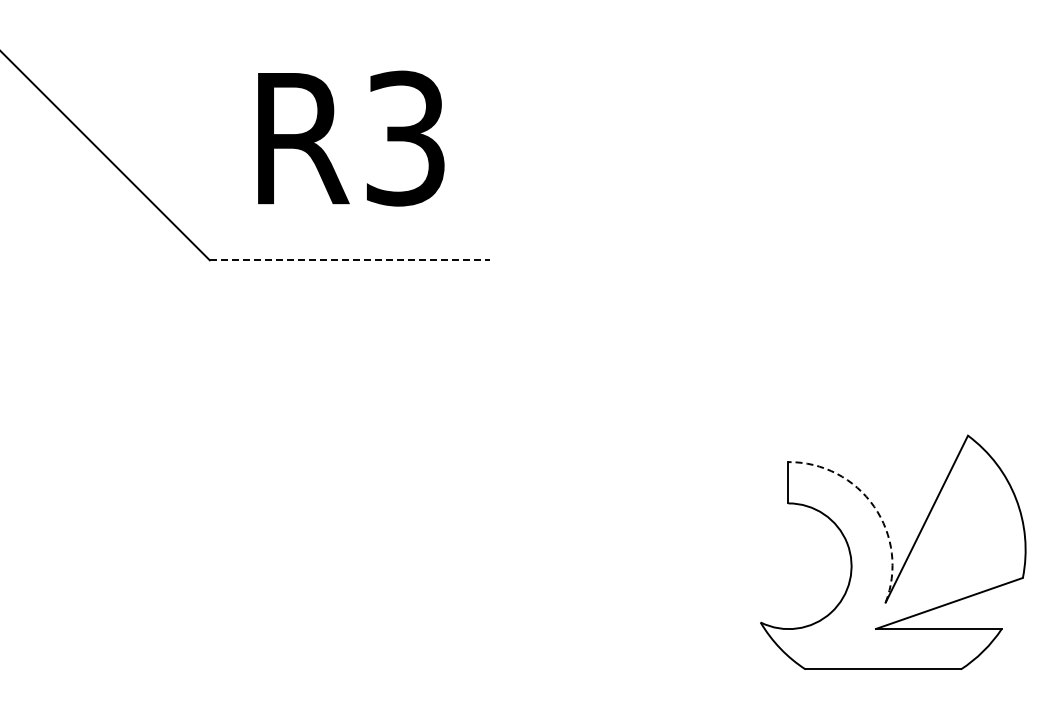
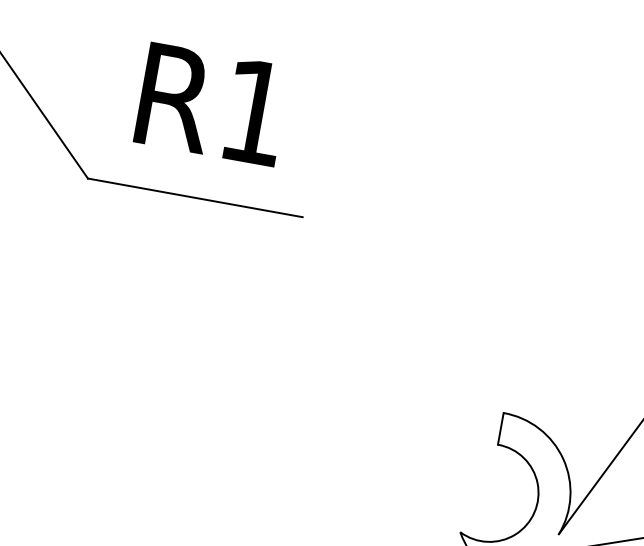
text: (405, 138) -> (254, 112), R3 -> R1
line: (350, 260) -> (195, 198), dashed -> solid
arc: (874, 506) -> (563, 458), dashed -> solid

